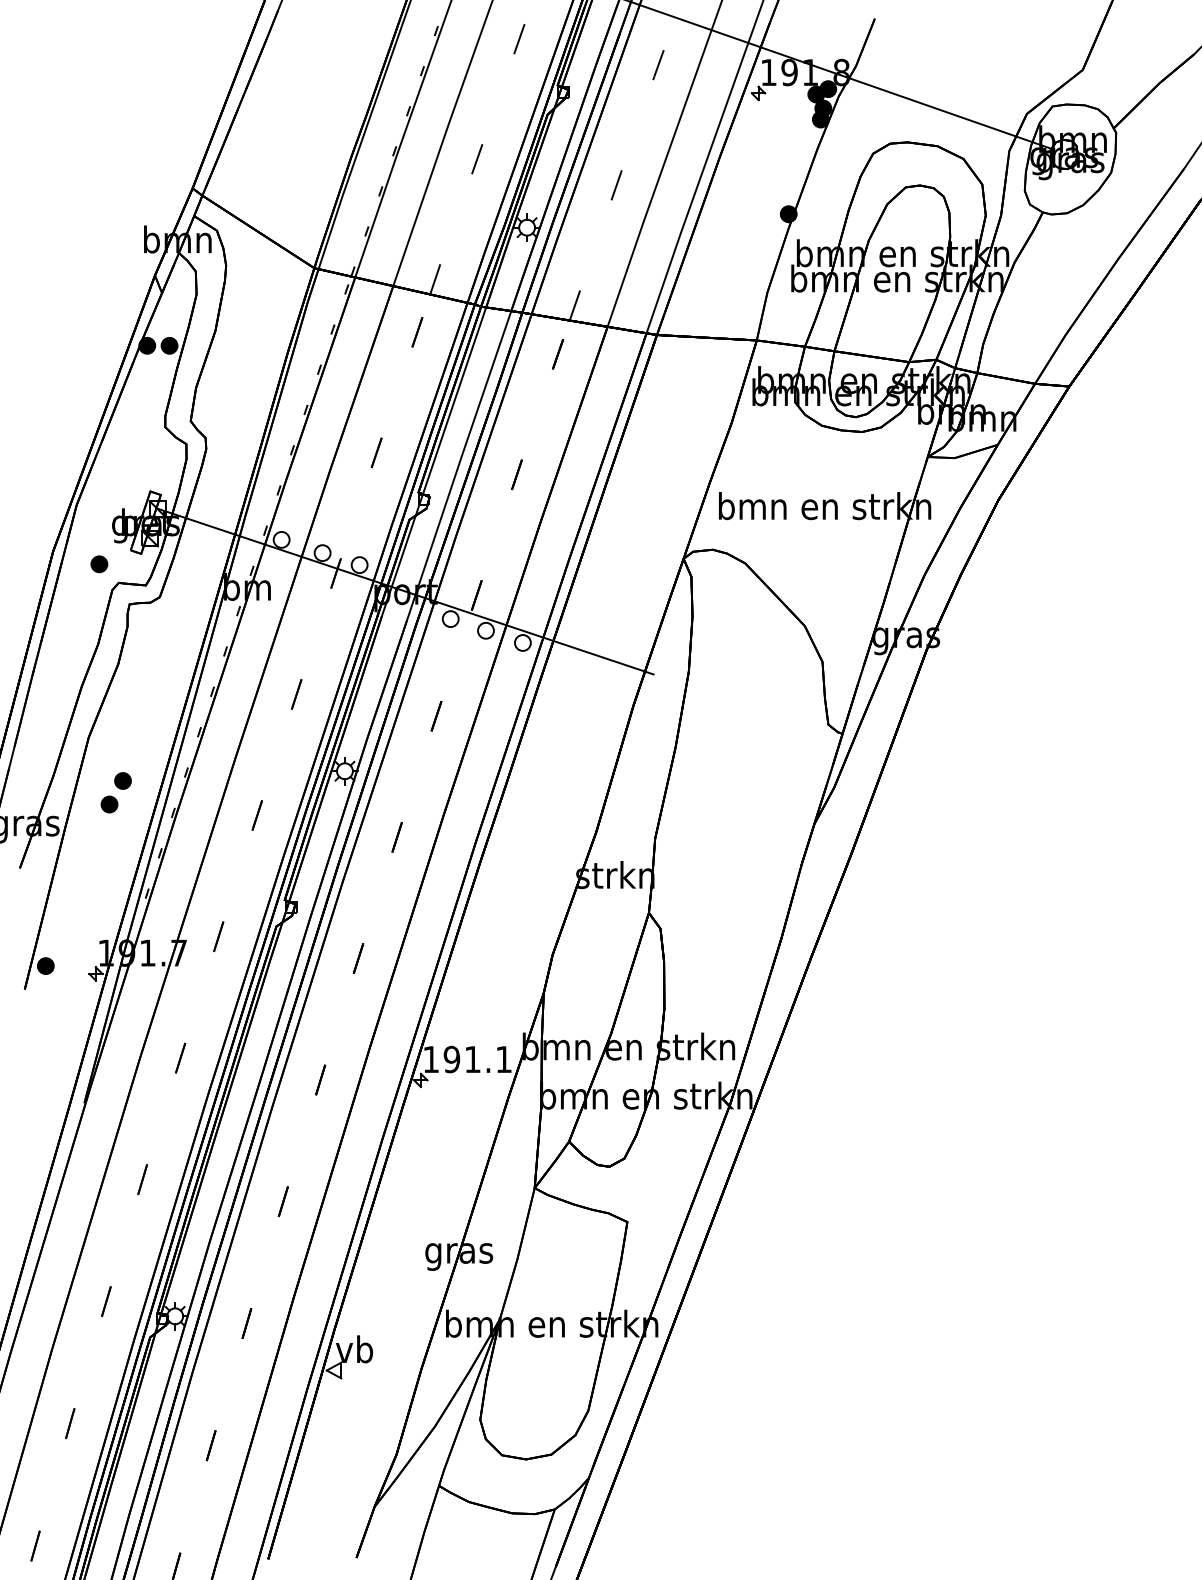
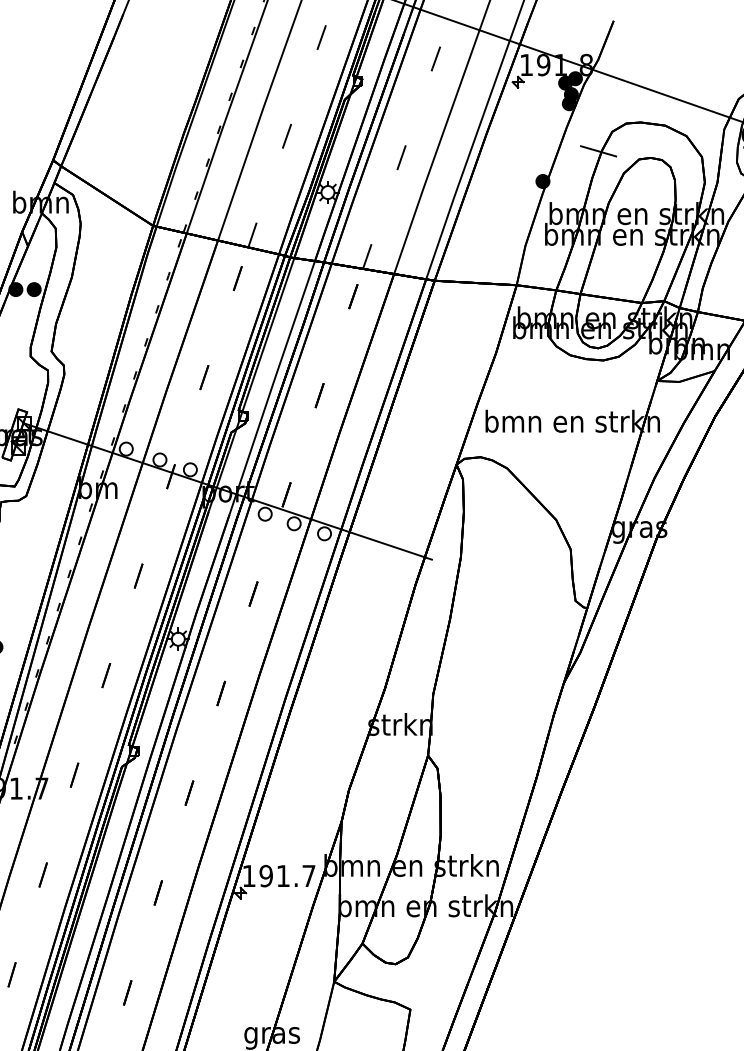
line: (856, 177) -> (598, 151), added
text: (503, 1059) -> (308, 876), 191.1 -> 191.7

